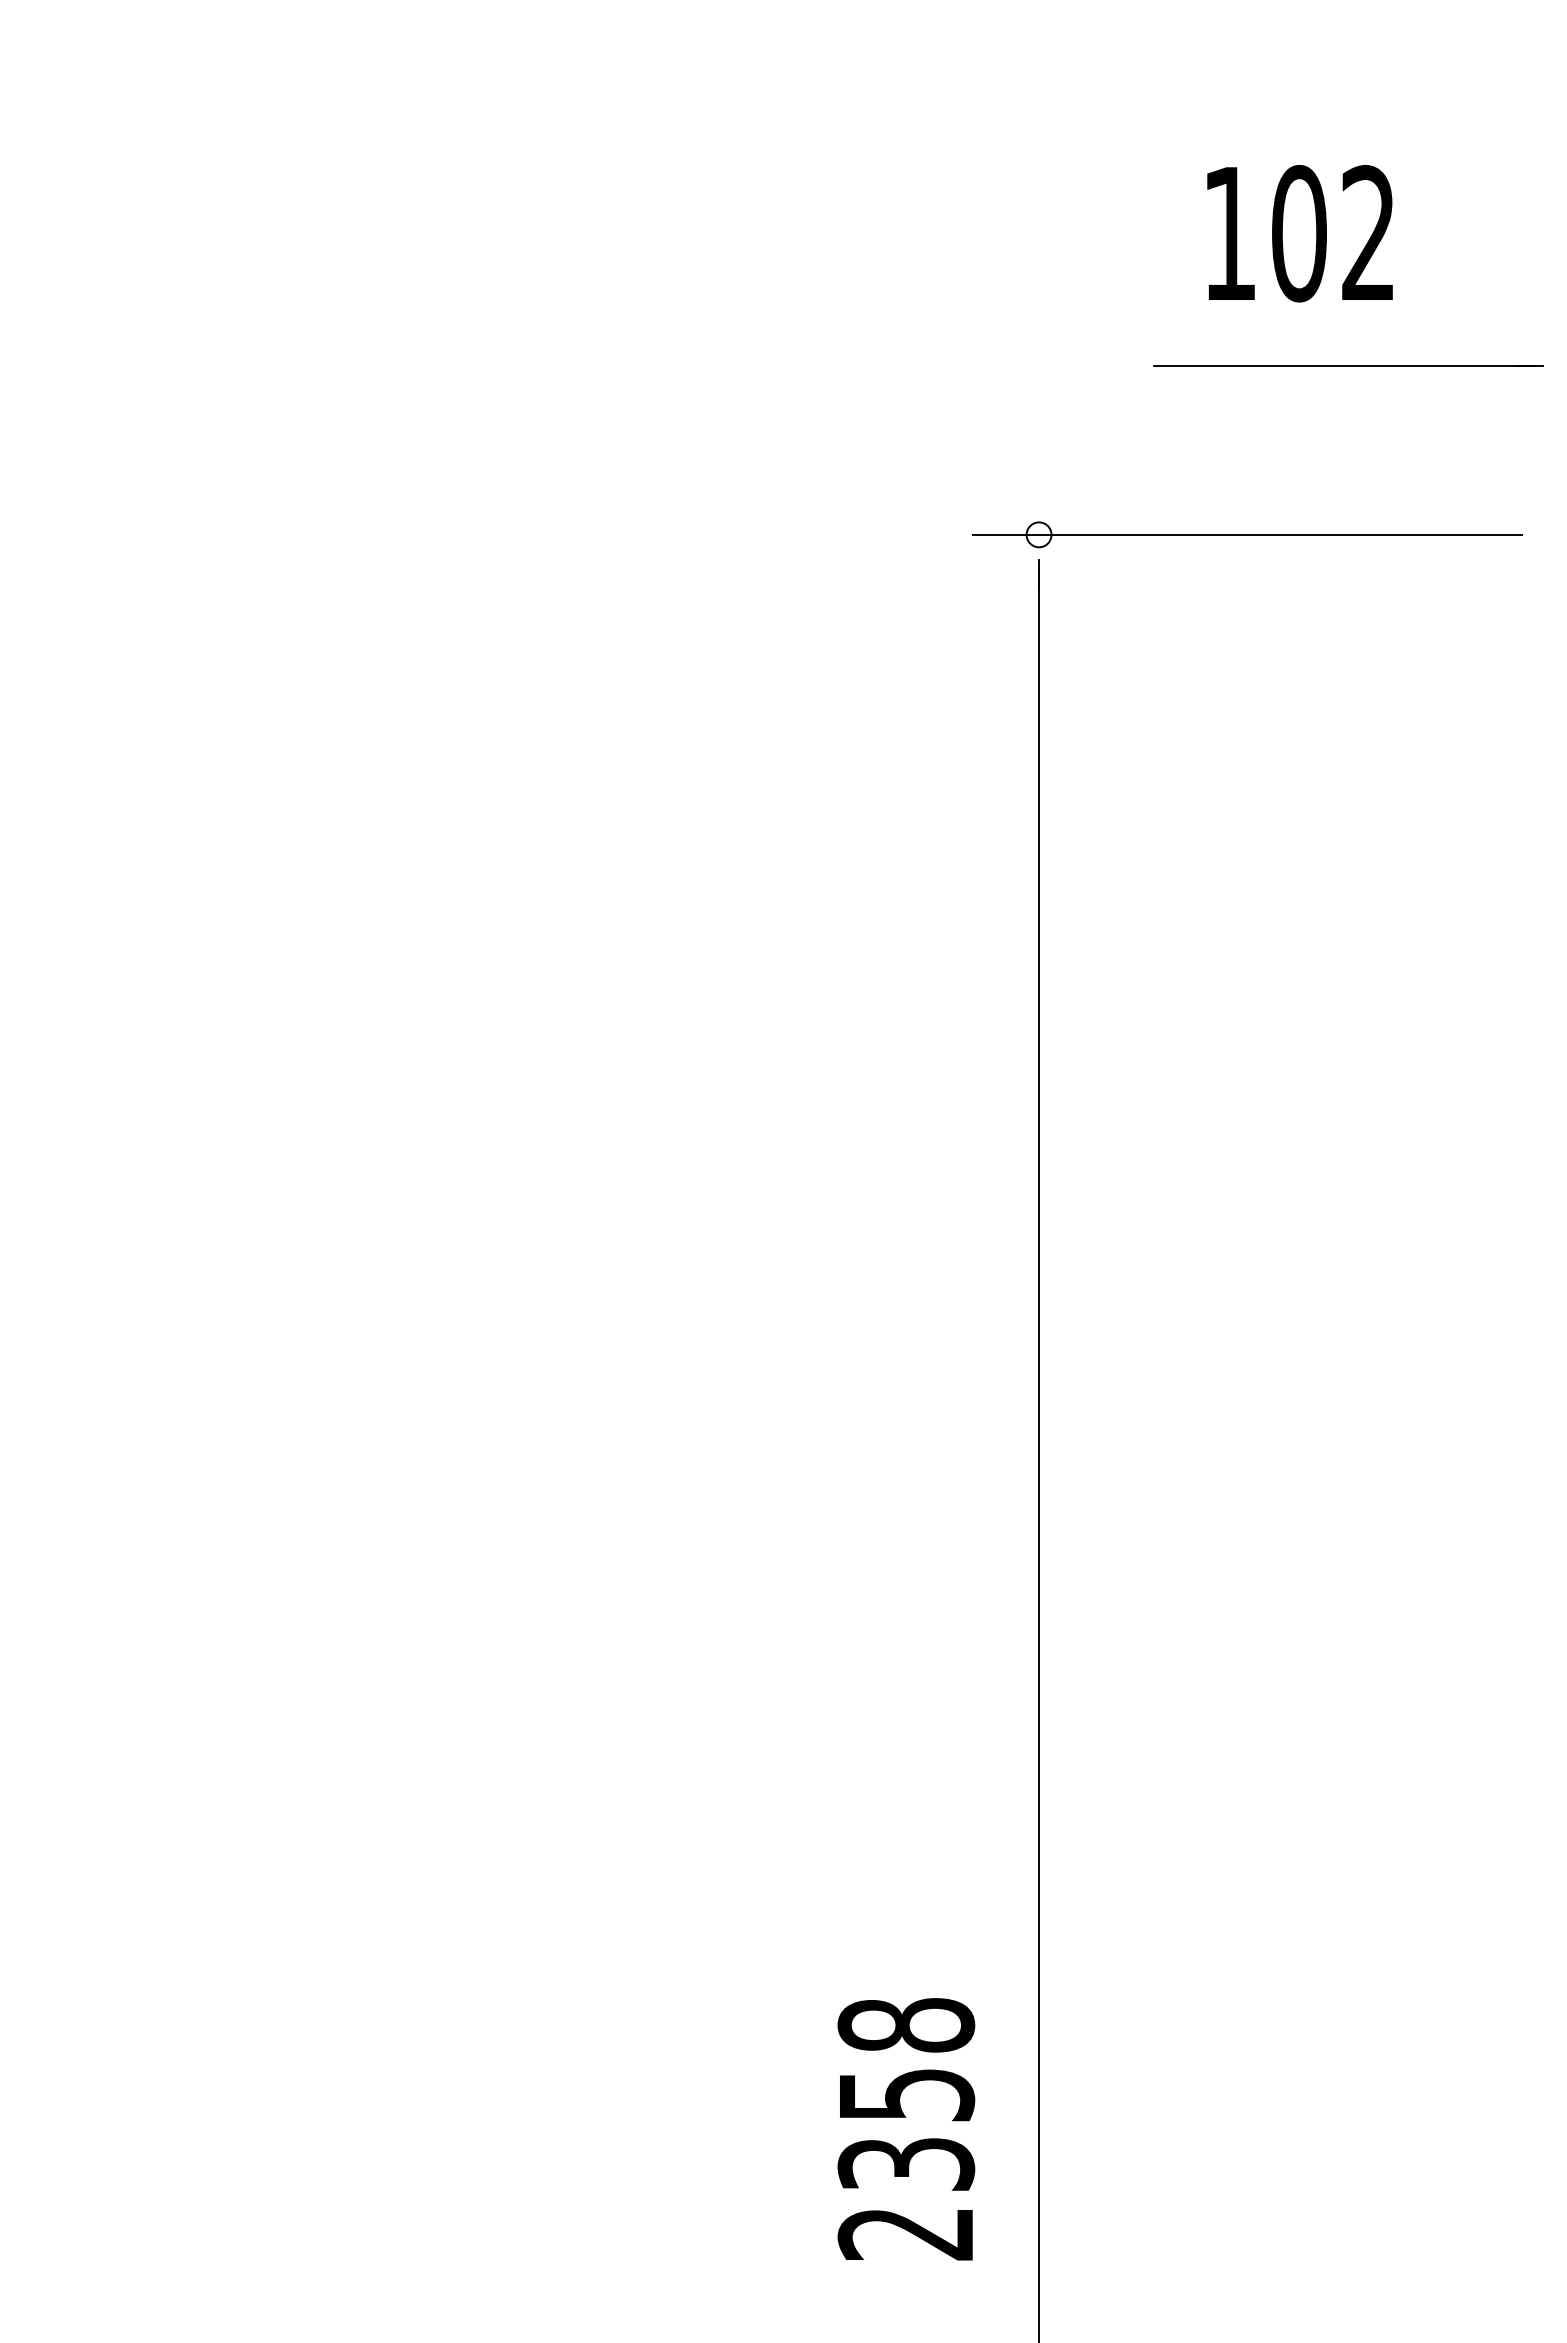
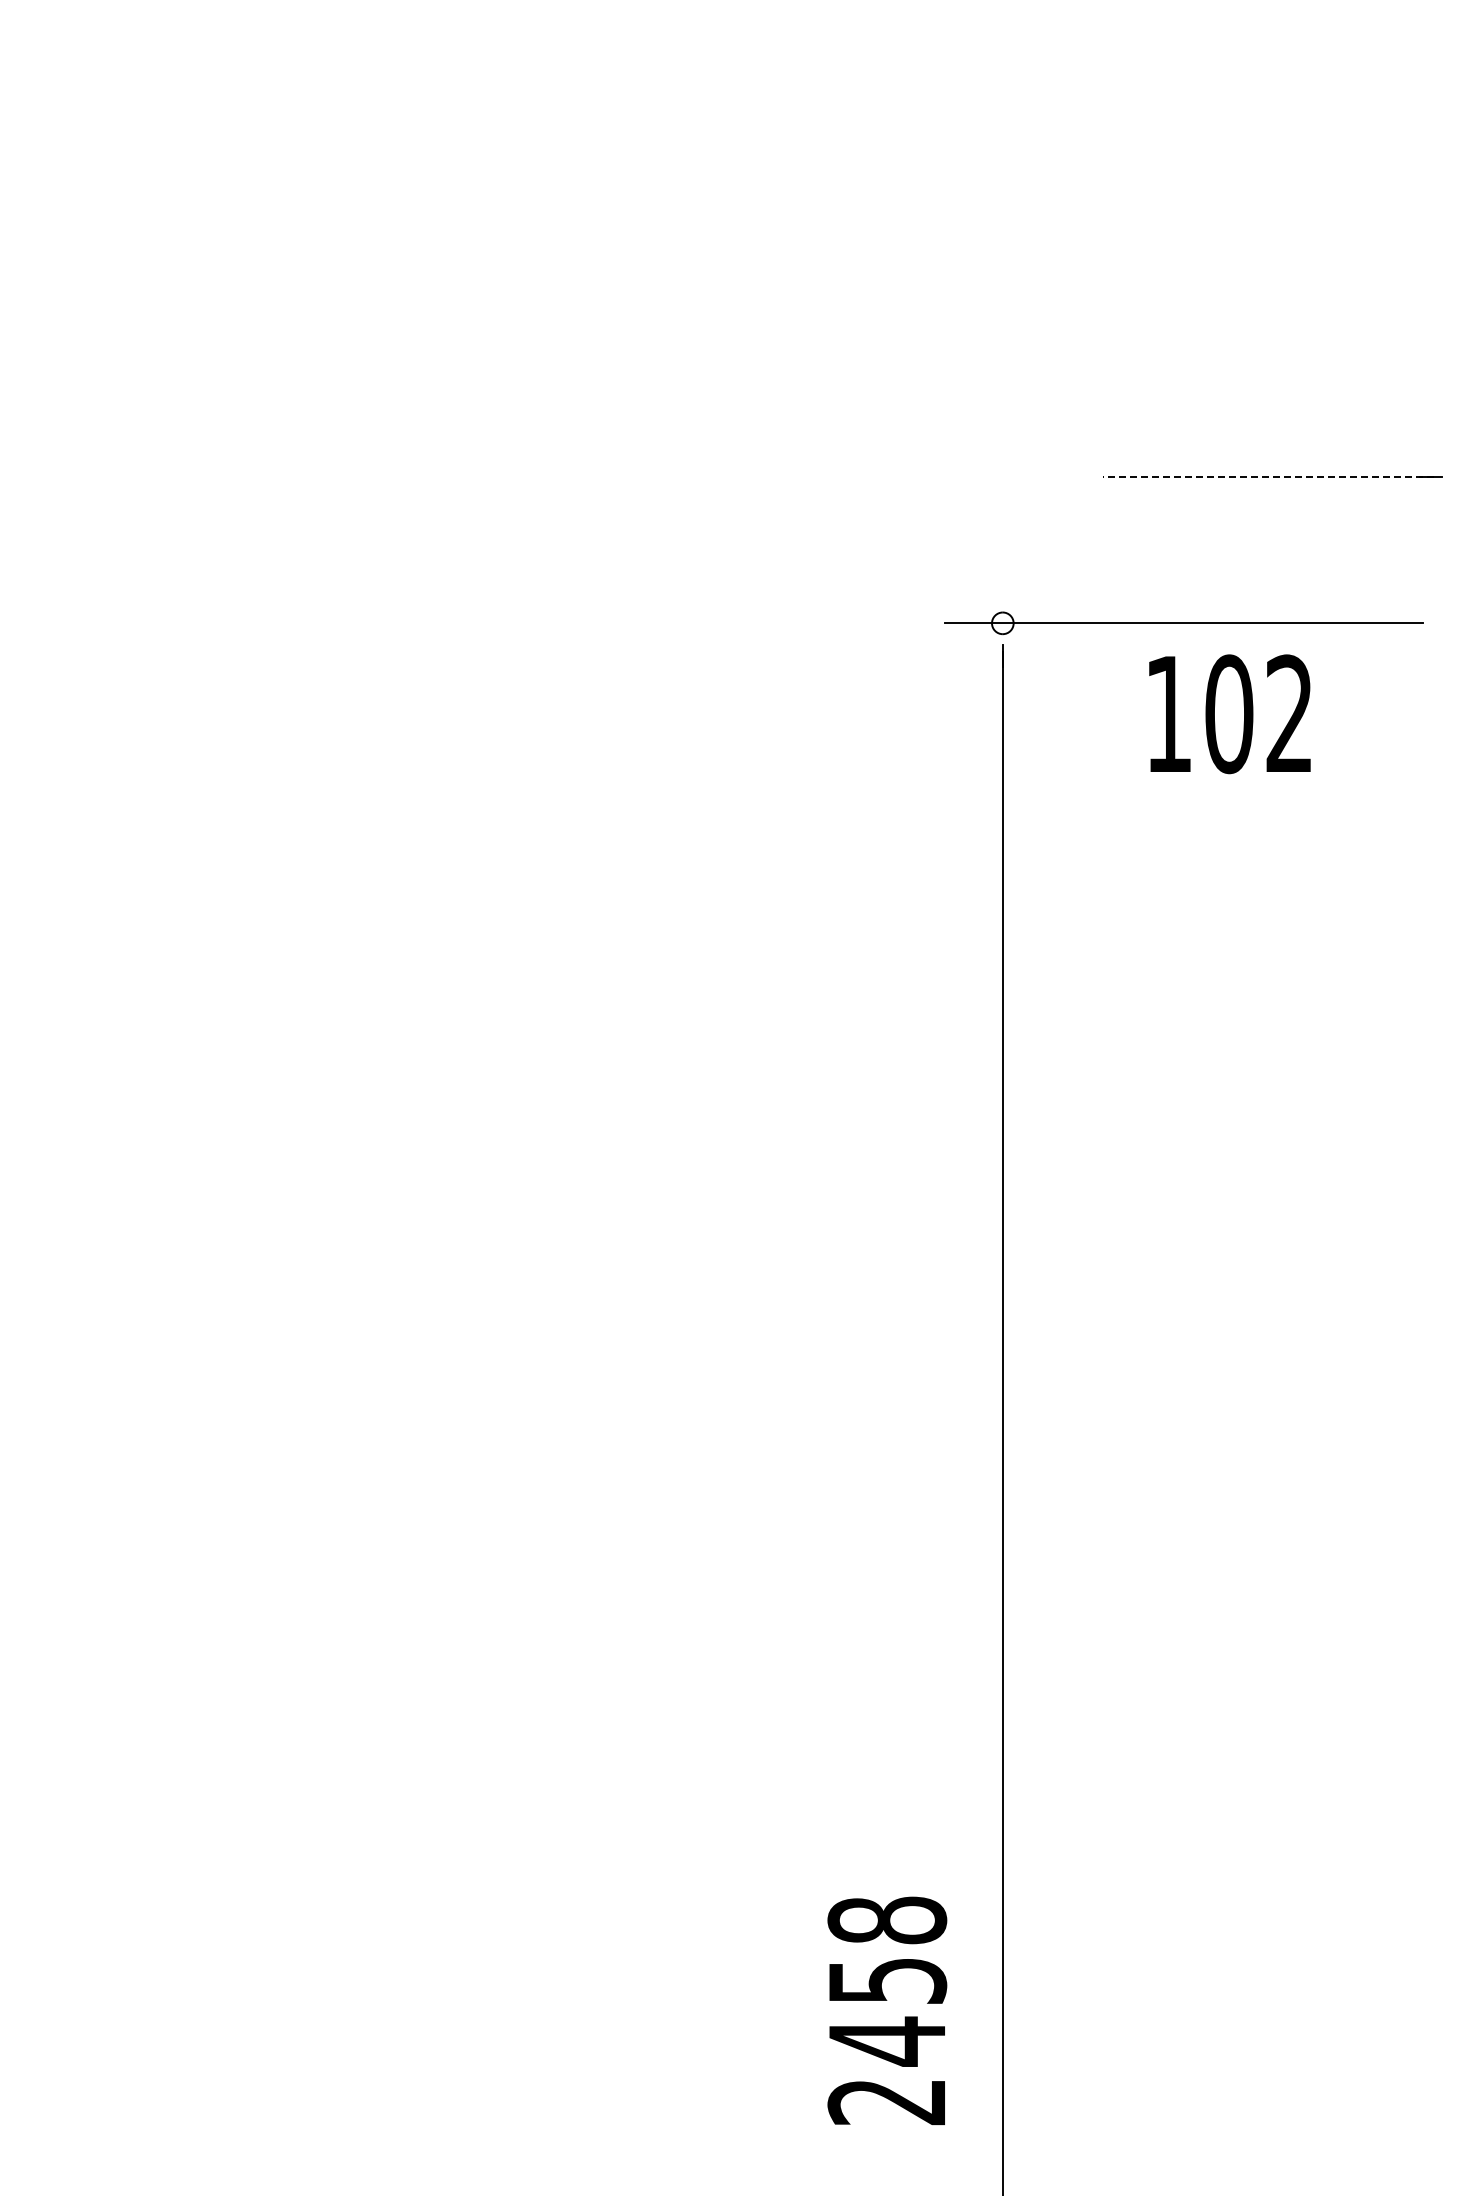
text: (1299, 233) -> (1229, 714), moved
line: (1344, 366) -> (1268, 476), solid -> dashed
text: (906, 2164) -> (887, 2041), 2358 -> 2458

